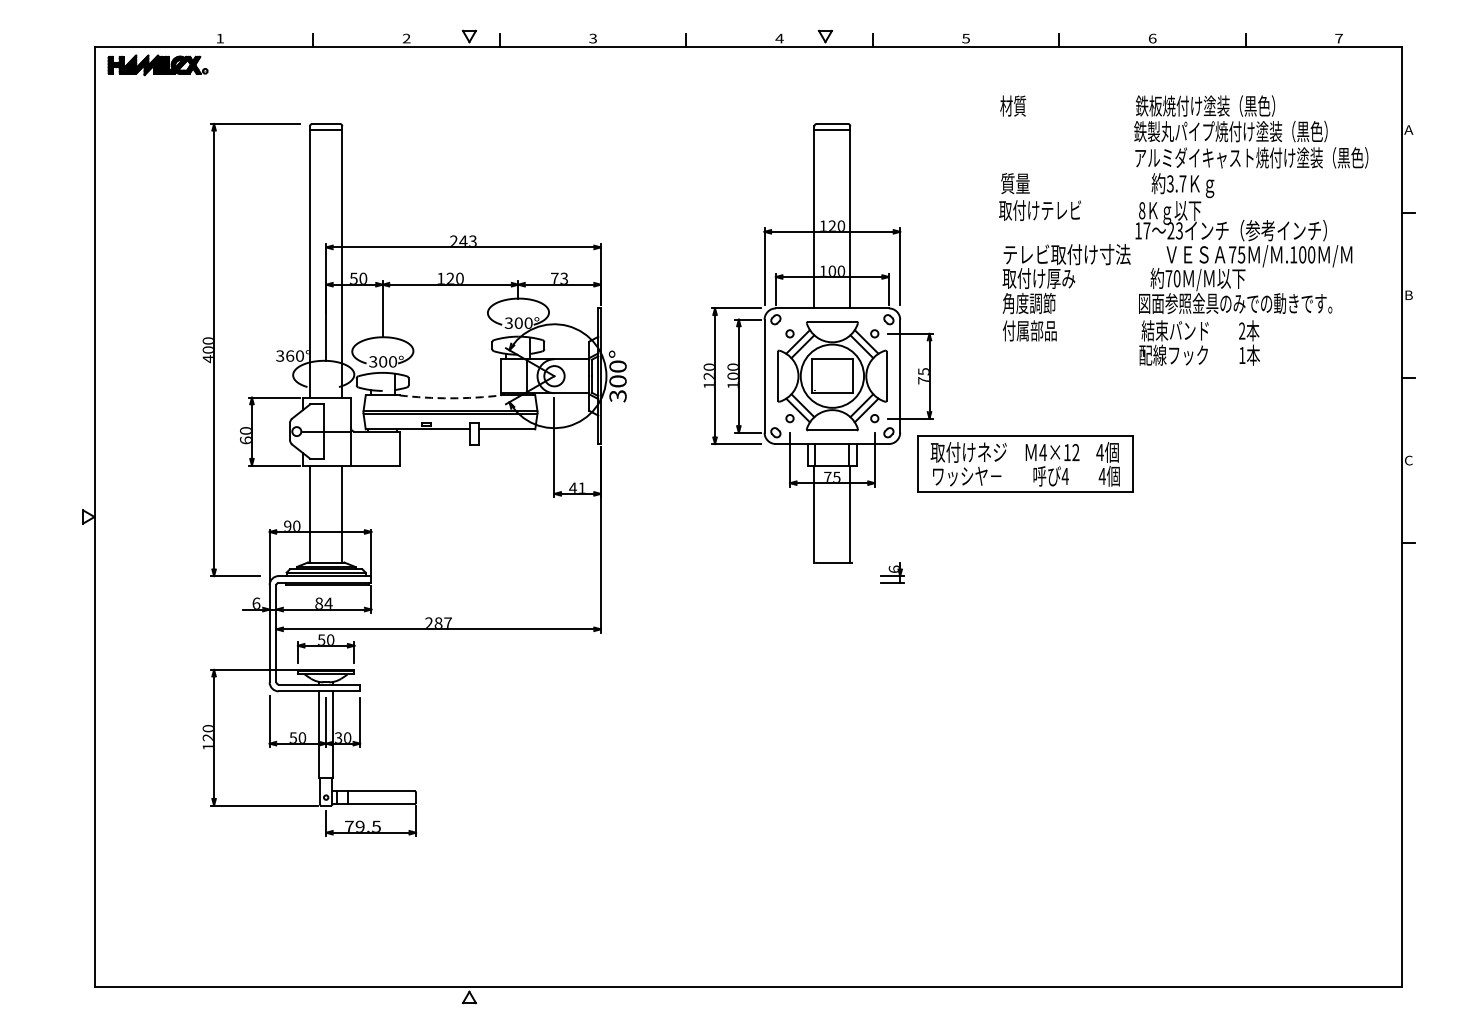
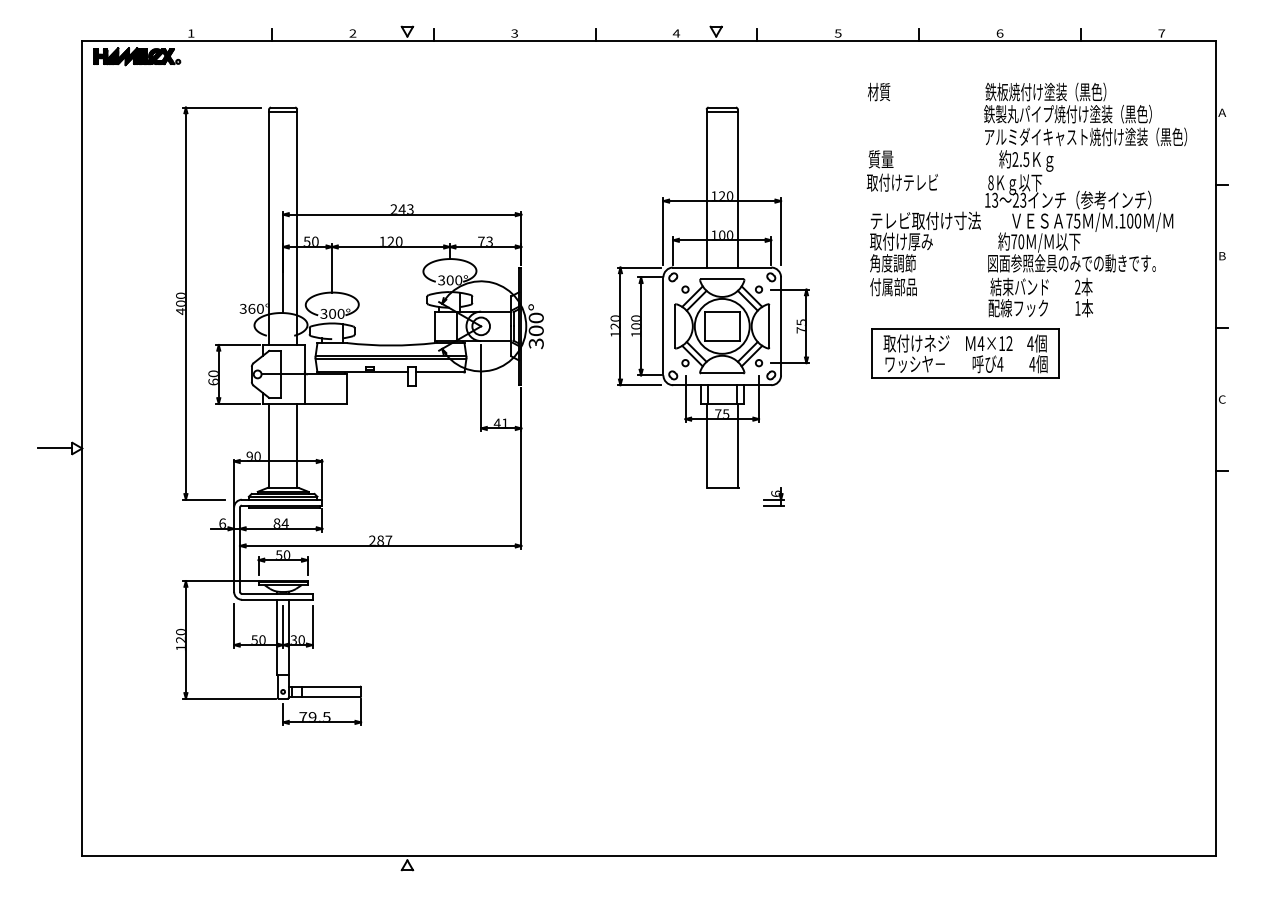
text: (1176, 183) -> (1020, 159), 3.7 -> 2.5
text: (1147, 229) -> (995, 199), 17 -> 13
arc: (449, 398) -> (390, 345), dashed -> solid
part: (1025, 463) -> (965, 353), moved
line: (62, 517) -> (54, 448), added

